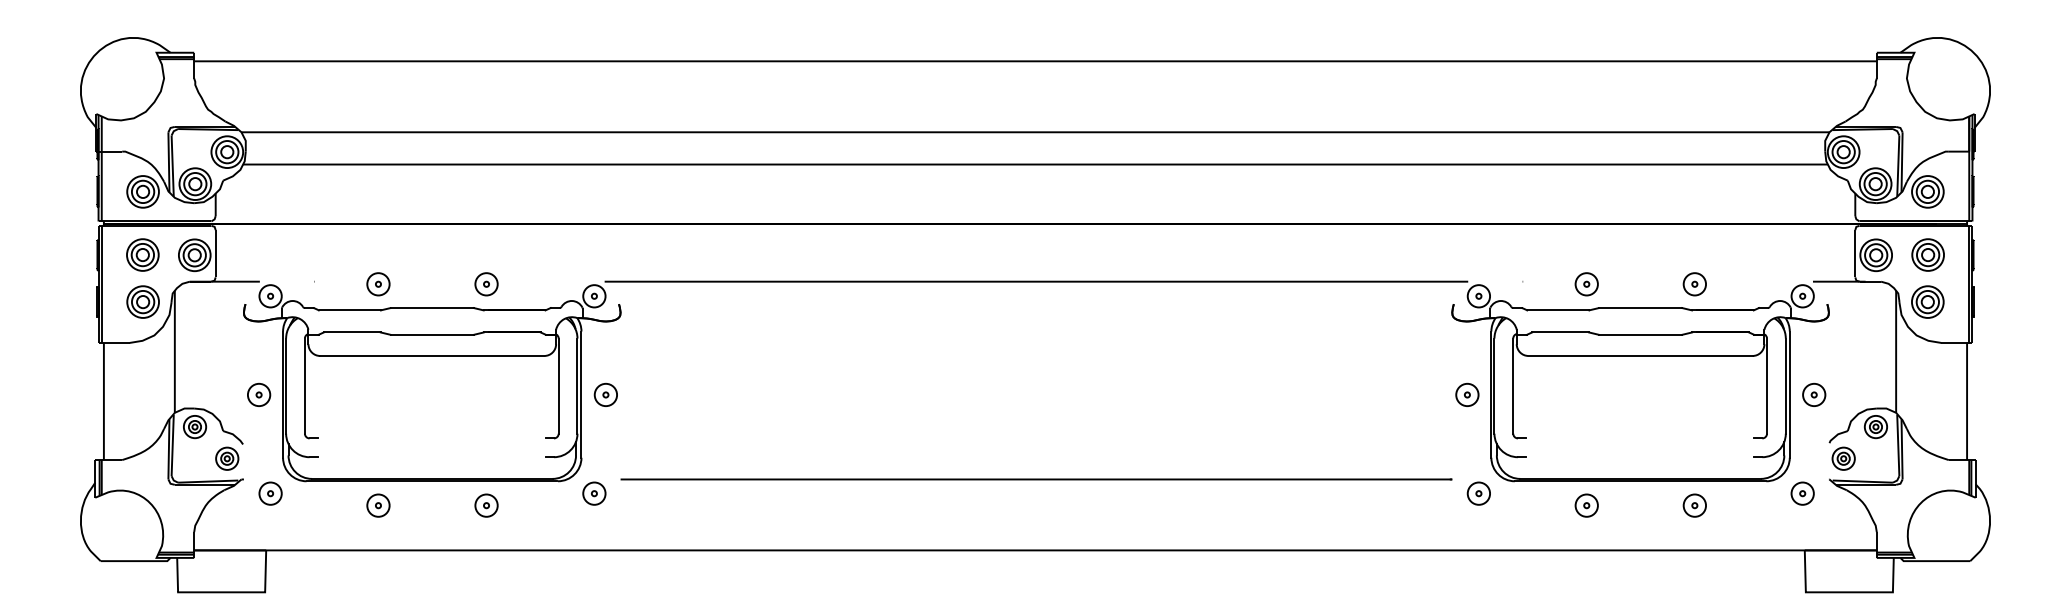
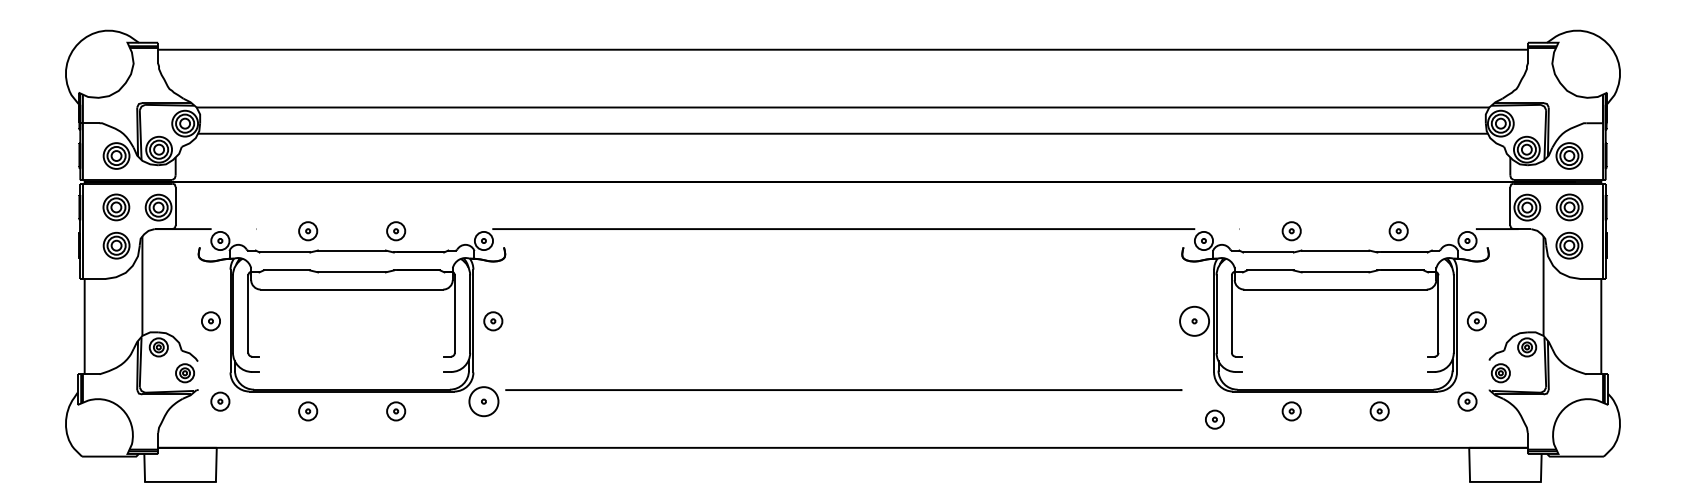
part: (1694, 284) -> (1398, 231), moved
circle: (1467, 395) -> (1194, 321), size x1.6
circle: (593, 493) -> (483, 401), size x1.6
part: (1478, 493) -> (1214, 419), moved

